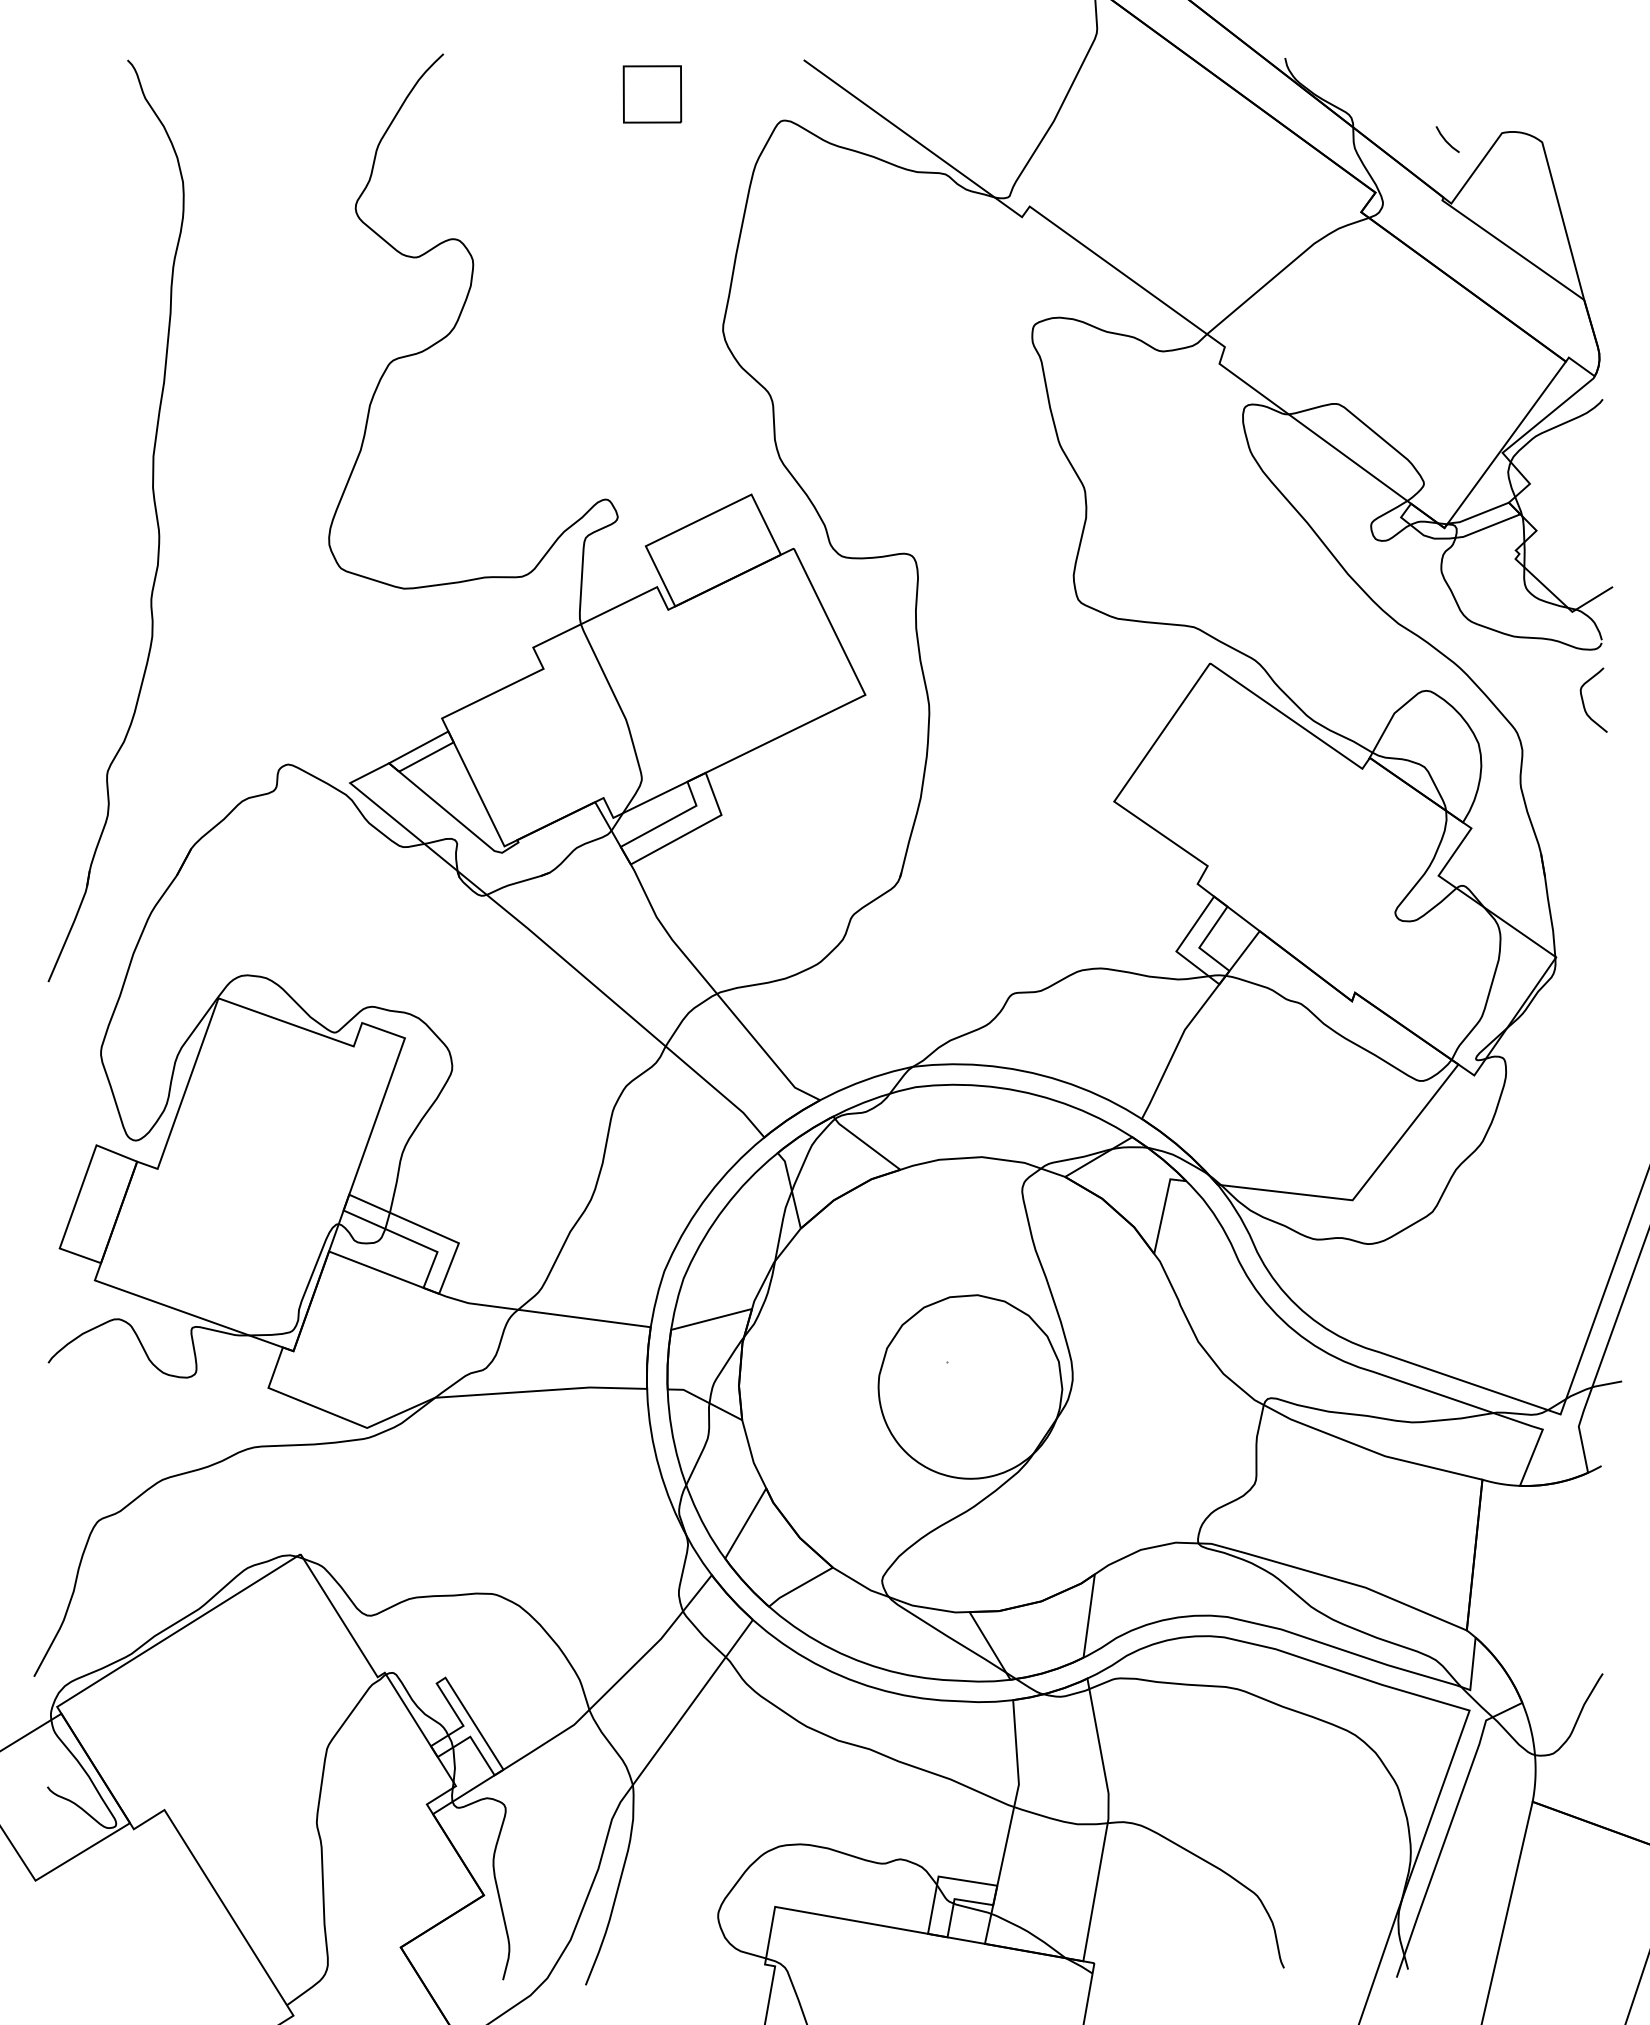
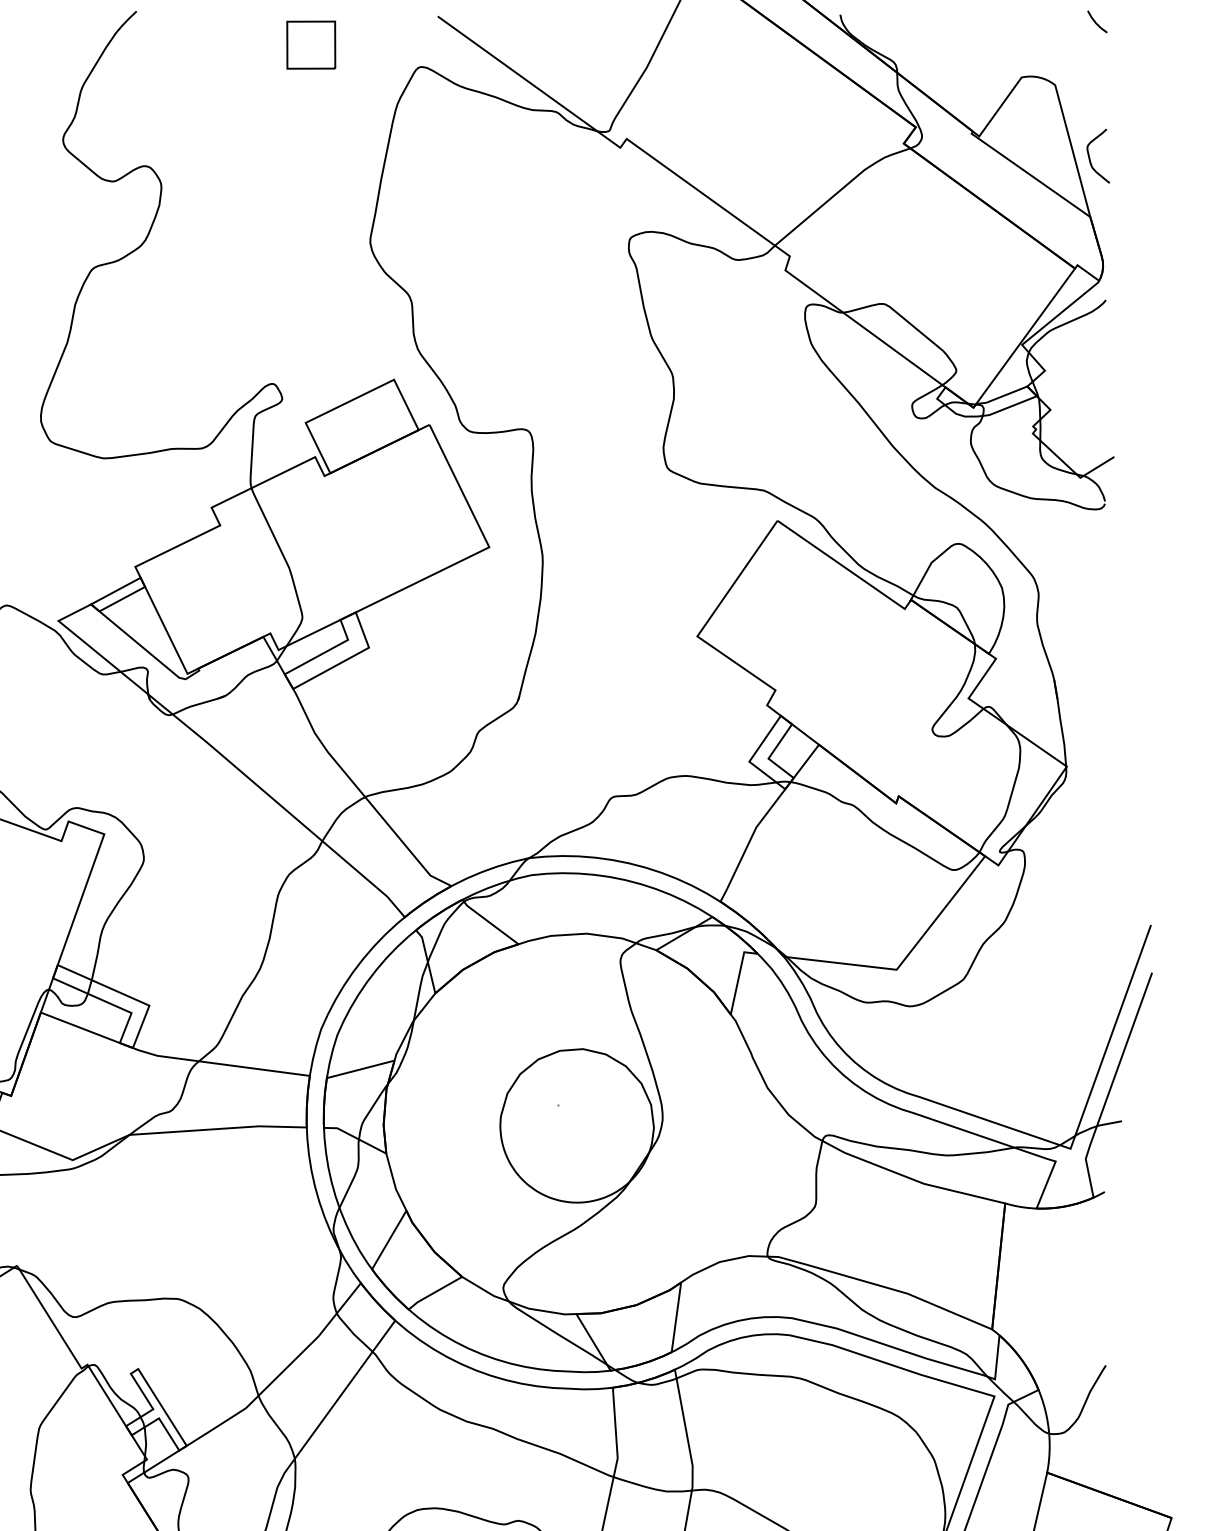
line: (1446, 140) -> (1096, 22), moved
curve: (1584, 703) -> (1090, 158), moved

